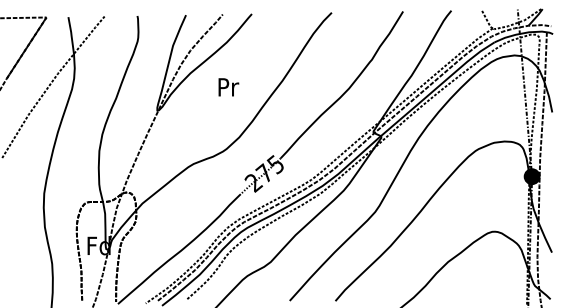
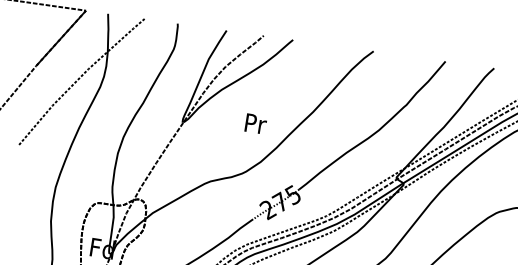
text: (228, 87) -> (255, 124), moved

